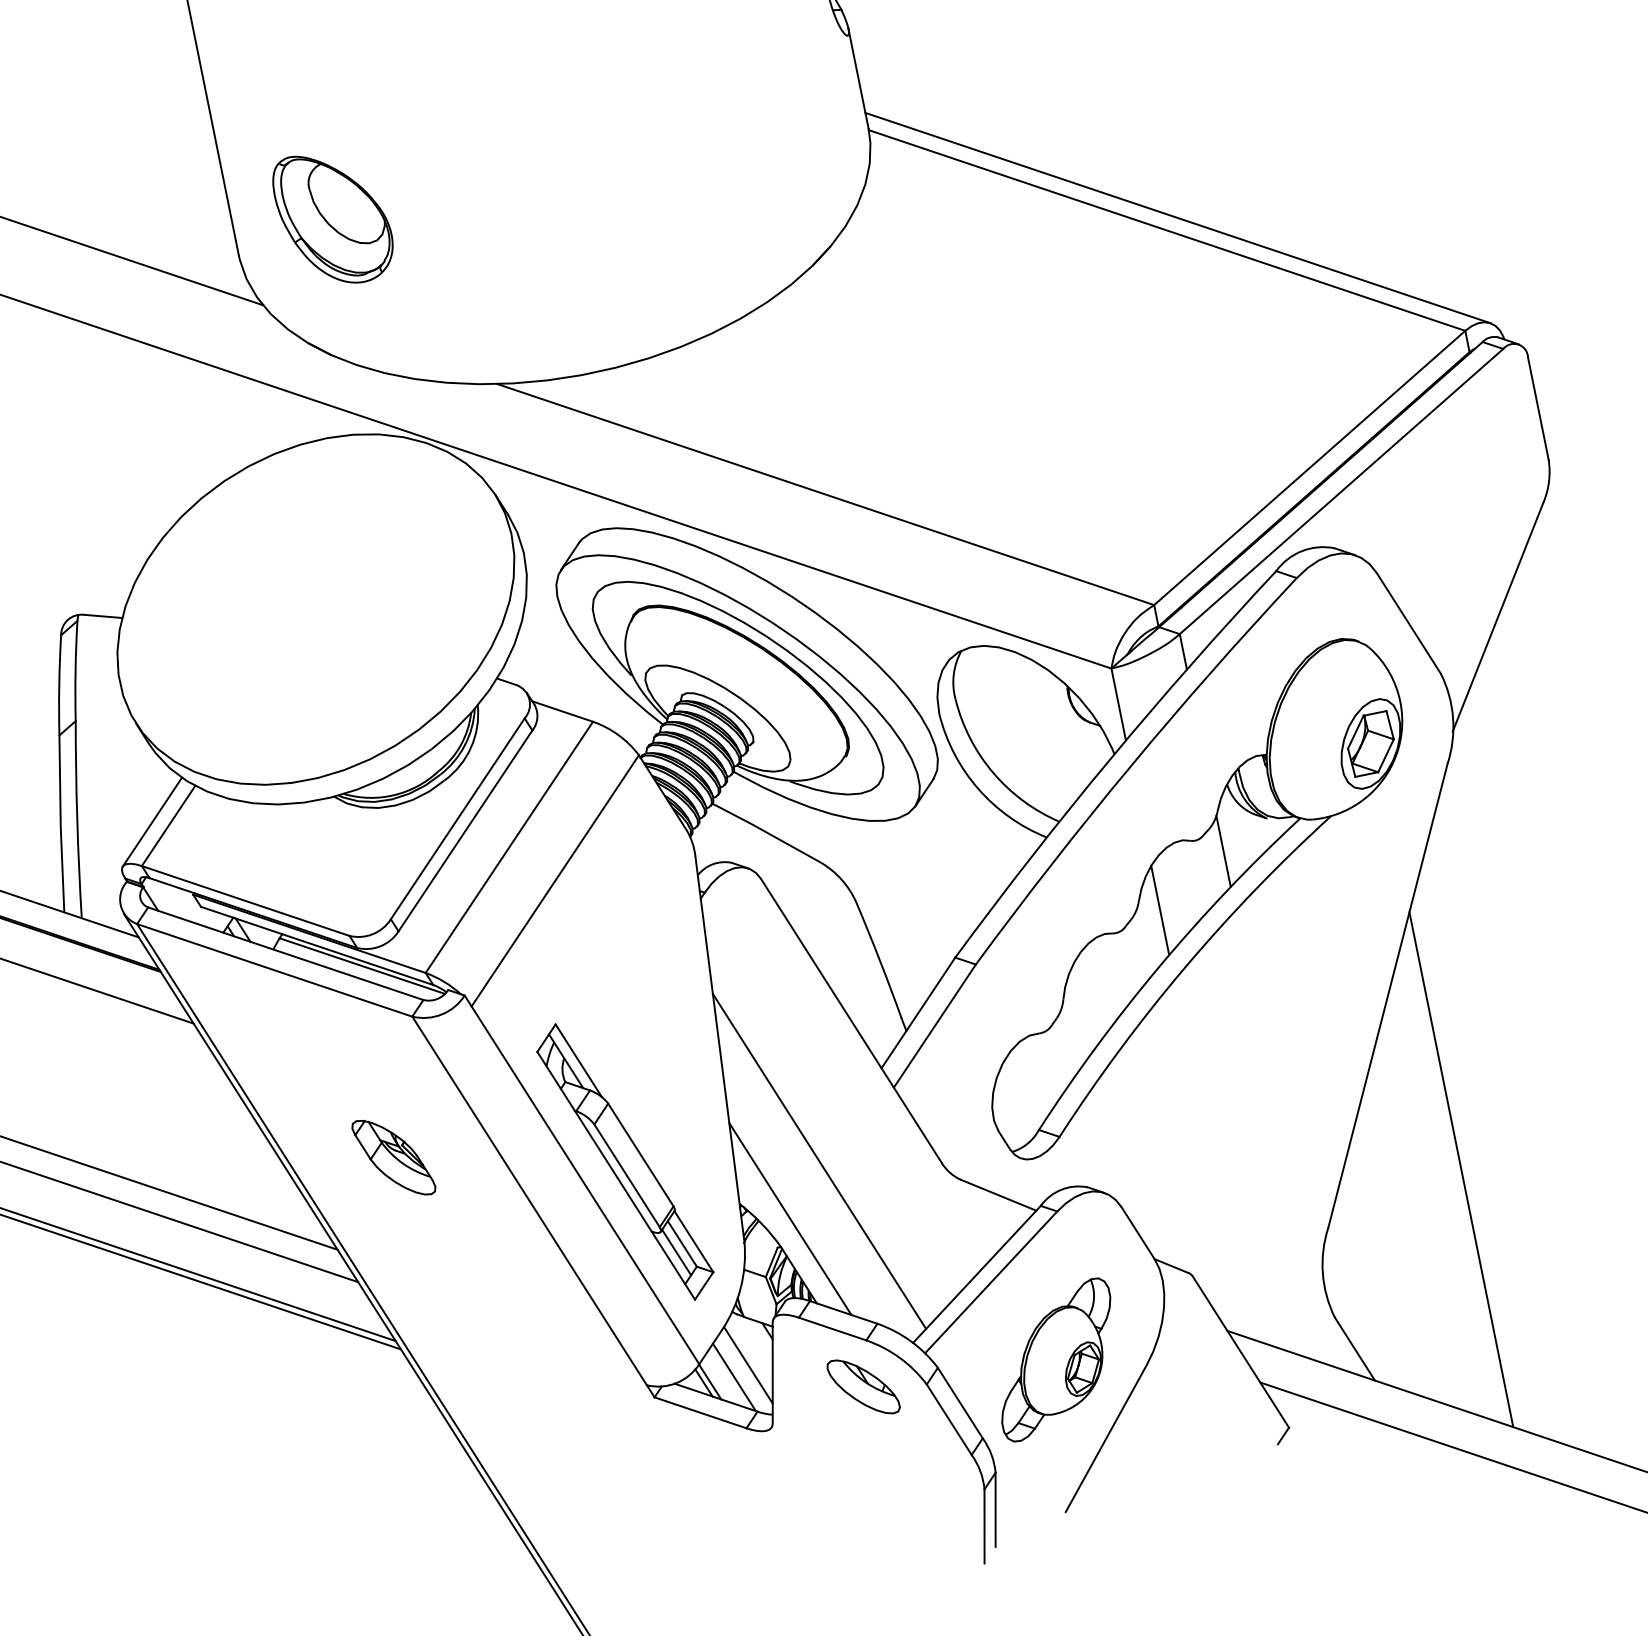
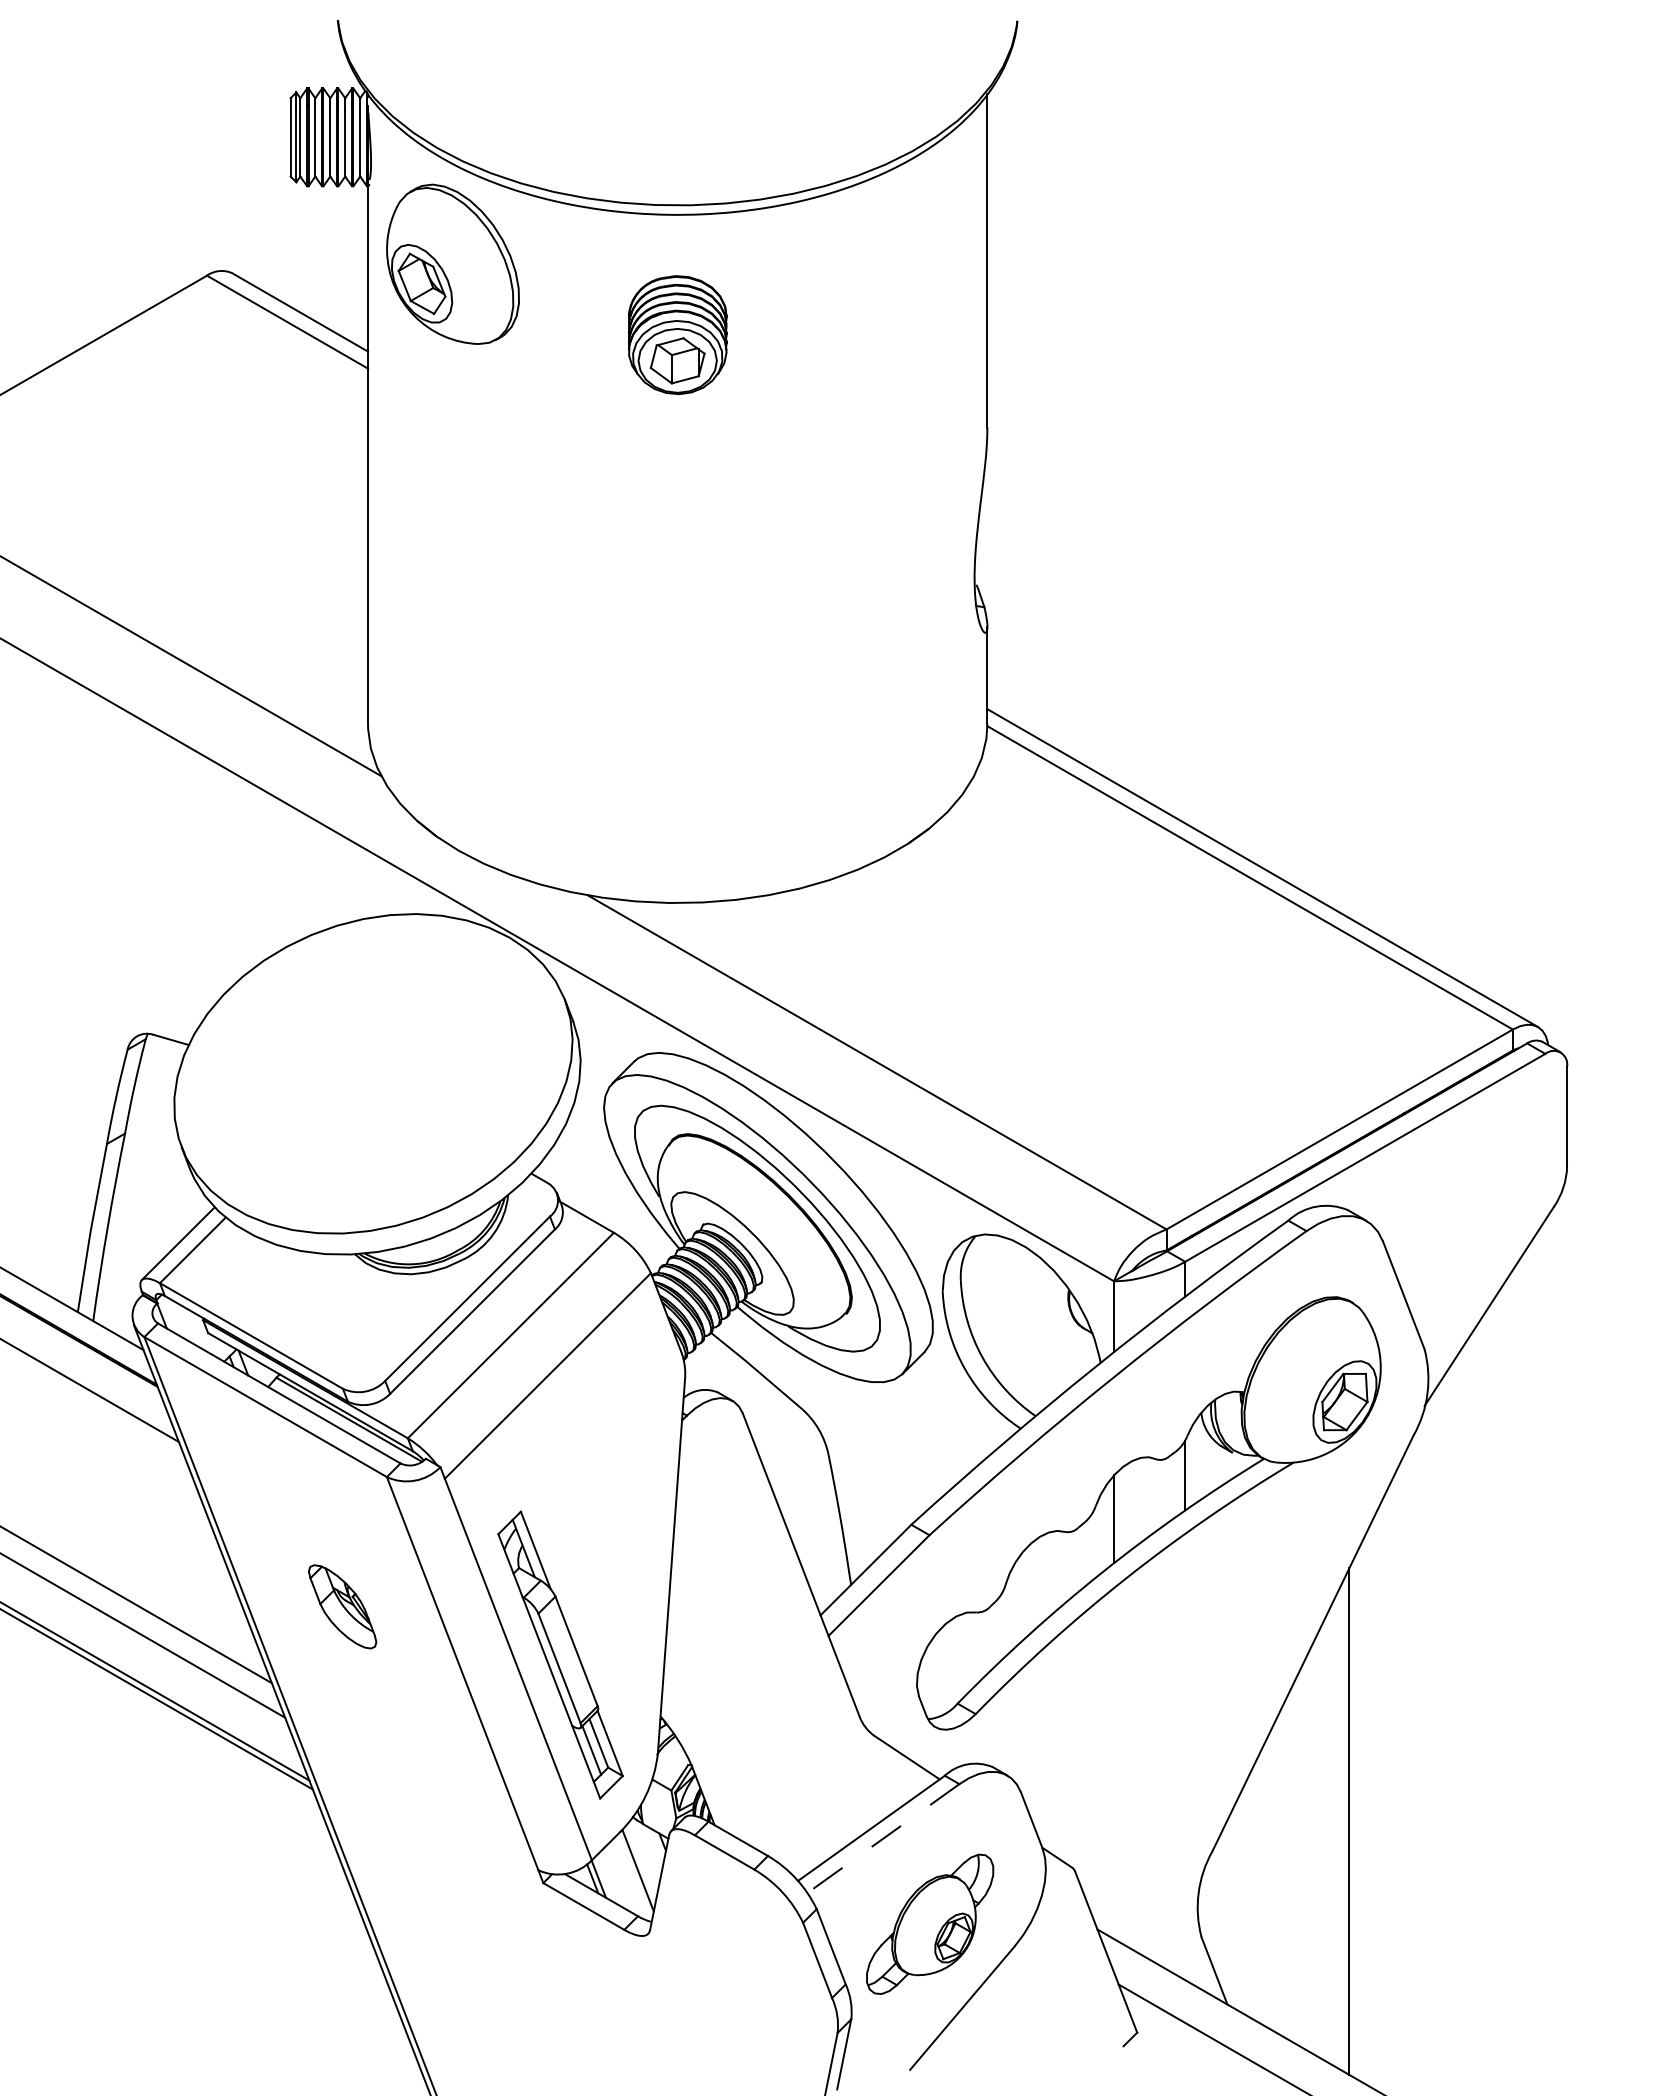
part: (333, 218) -> (464, 707), removed
line: (819, 1161) -> (744, 1691), removed
line: (790, 1219) -> (705, 1740), removed
line: (991, 1282) -> (883, 1838), solid -> dashed
line: (734, 1377) -> (622, 1879), removed
part: (863, 1386) -> (742, 1912), removed

